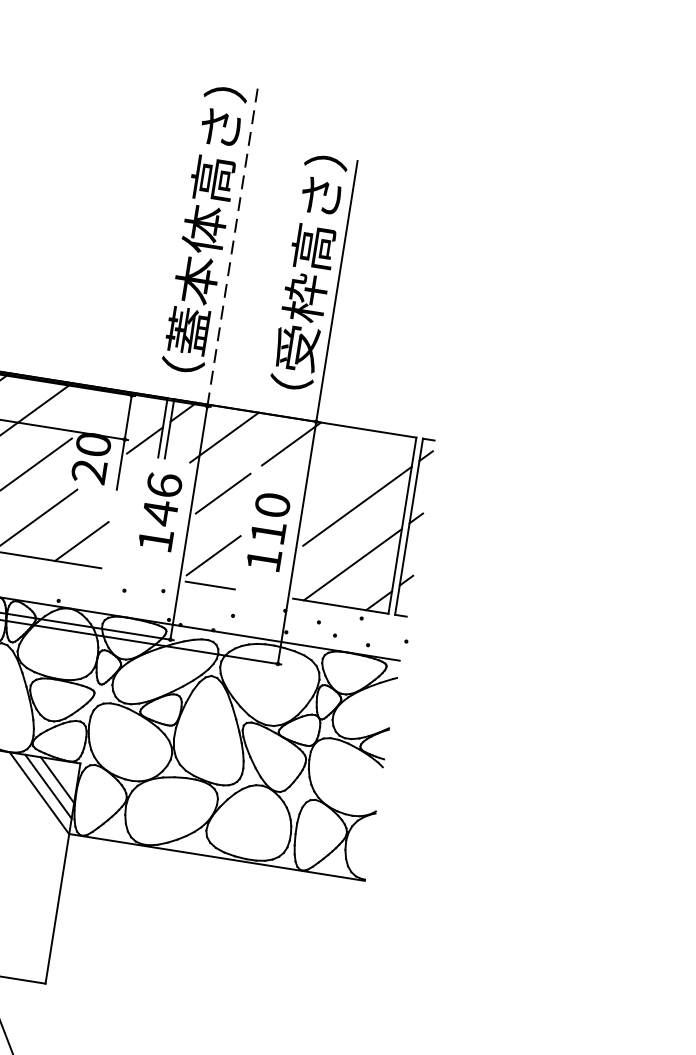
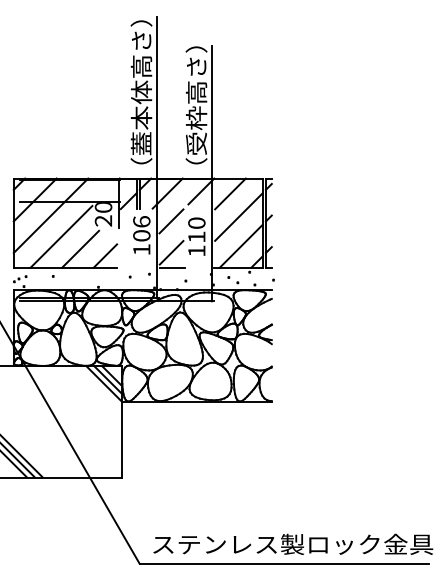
line: (232, 244) -> (156, 97), dashed -> solid
line: (348, 457) -> (230, 193), added
text: (159, 512) -> (141, 235), 146 -> 106

